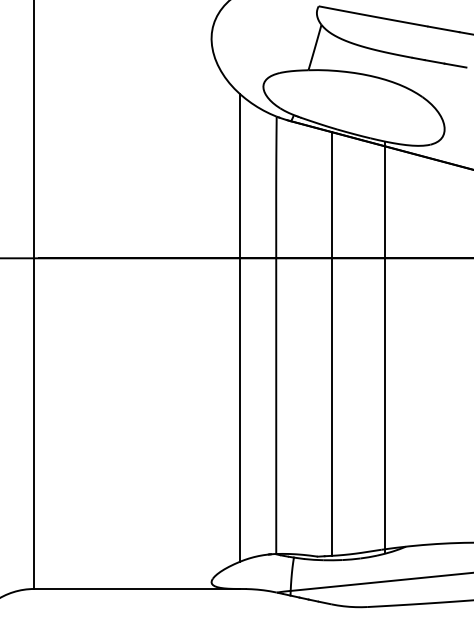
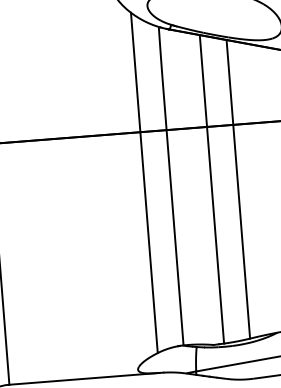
line: (384, 346) -> (238, 189), moved

